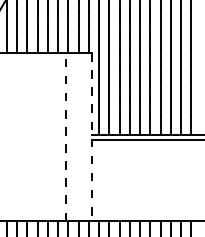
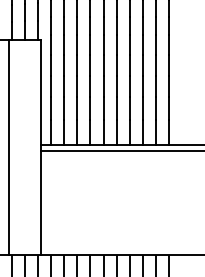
line: (66, 137) -> (9, 148), dashed -> solid
line: (91, 137) -> (41, 148), dashed -> solid

